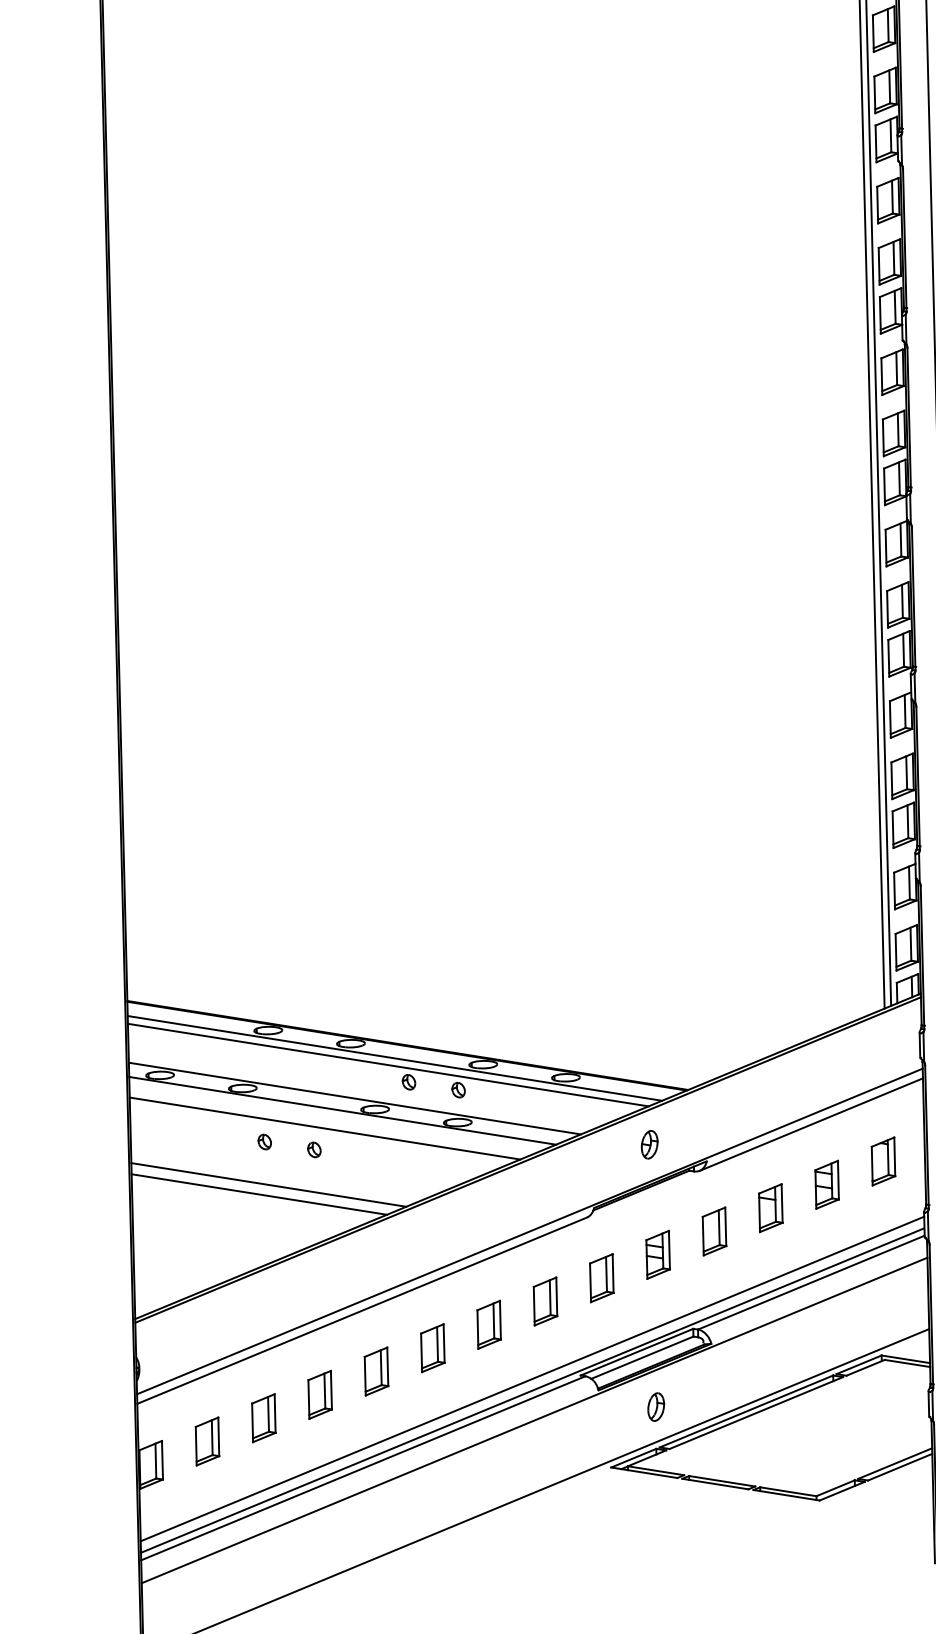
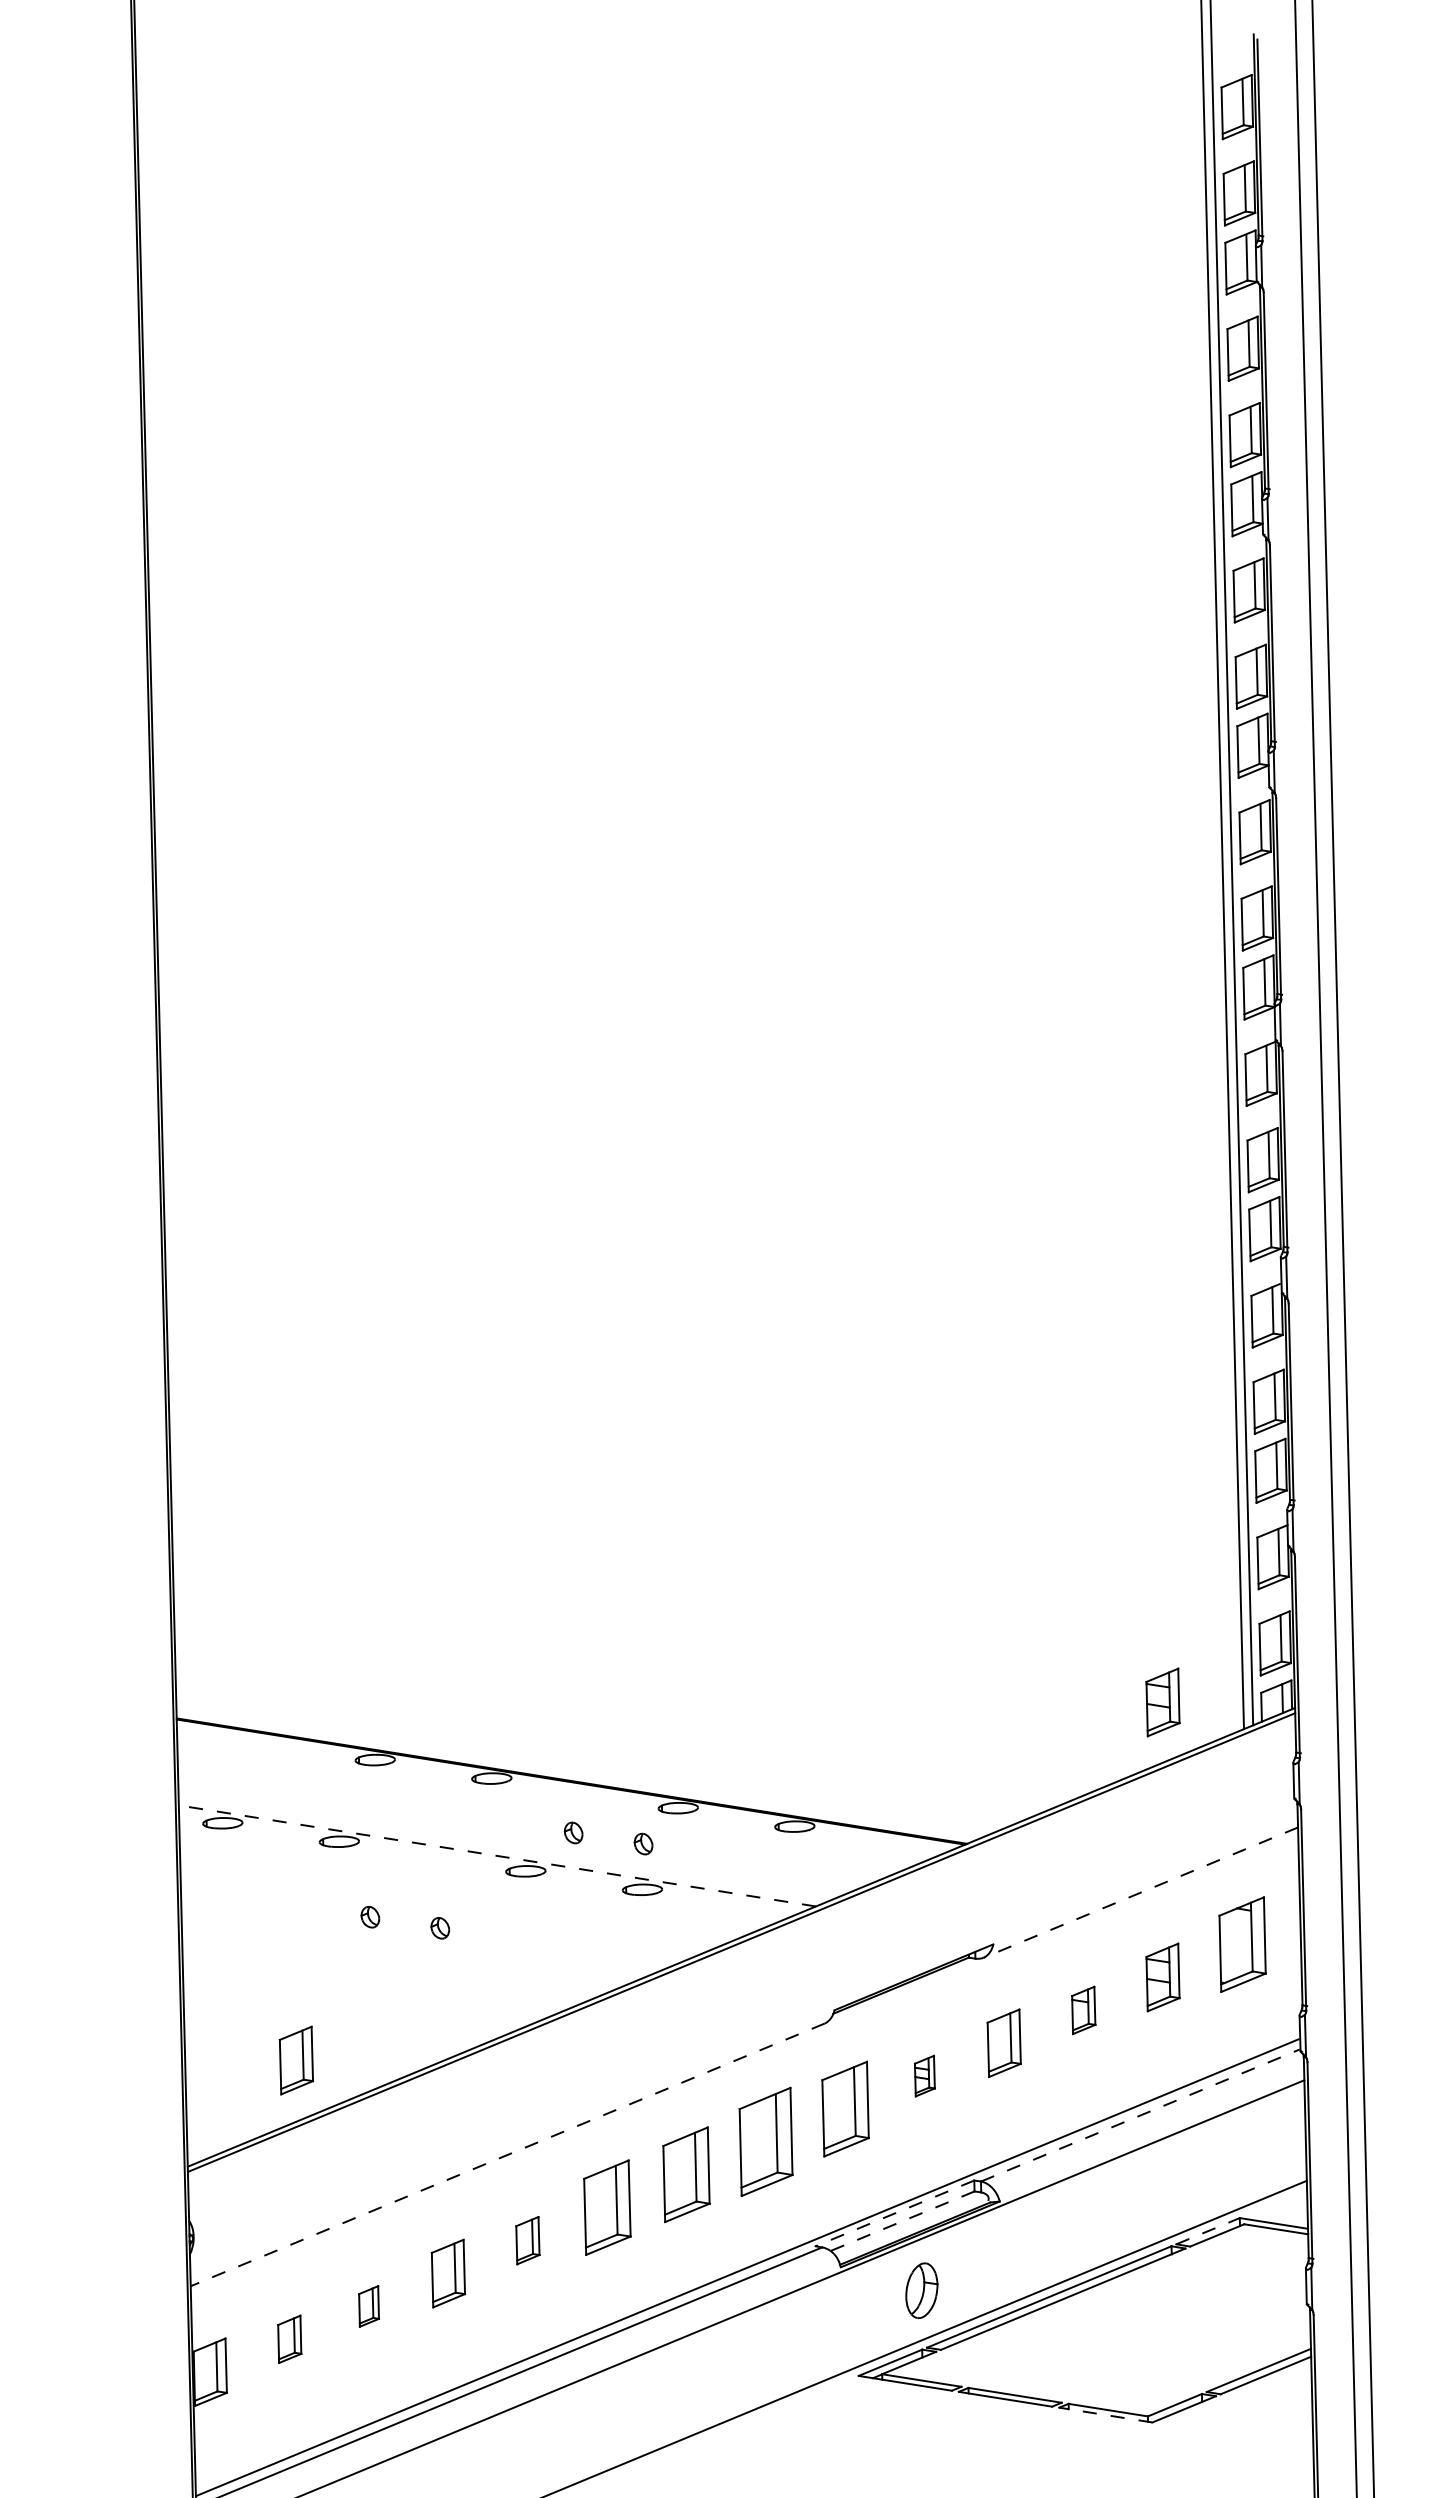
part: (826, 989) -> (1162, 1702), added
line: (394, 1058) -> (553, 1799), removed
line: (388, 1064) -> (544, 1808), removed
line: (354, 1098) -> (497, 1855), solid -> dashed
line: (342, 1110) -> (480, 1872), removed
line: (811, 1124) -> (1140, 1892), solid -> dashed
line: (325, 1128) -> (455, 1897), removed
part: (649, 1144) -> (912, 1920), removed
part: (882, 1161) -> (1241, 1944), size x1.4
line: (268, 1184) -> (375, 1977), removed
line: (259, 1194) -> (362, 1990), removed
part: (770, 1208) -> (1083, 2010), size x0.7
line: (529, 1230) -> (743, 2042), removed
part: (212, 1243) -> (296, 2060), added
part: (657, 1254) -> (924, 2075), size x0.6
part: (601, 1277) -> (844, 2108), size x1.4
line: (811, 1282) -> (1140, 2115), solid -> dashed
part: (545, 1301) -> (765, 2141), size x1.6
line: (362, 1311) -> (507, 2155), solid -> dashed
part: (489, 1324) -> (686, 2174), size x1.4
part: (432, 1348) -> (606, 2207), size x1.4
line: (636, 1352) -> (894, 2213), solid -> dashed
line: (642, 1357) -> (902, 2221), solid -> dashed
line: (859, 1365) -> (1208, 2231), solid -> dashed
part: (376, 1371) -> (527, 2240), size x0.7
line: (532, 1378) -> (747, 2250), removed
part: (656, 1406) -> (922, 2290), size x1.4
part: (263, 1418) -> (368, 2306), size x0.6
part: (207, 1441) -> (289, 2339), size x0.7
line: (786, 1495) -> (1105, 2415), solid -> dashed

